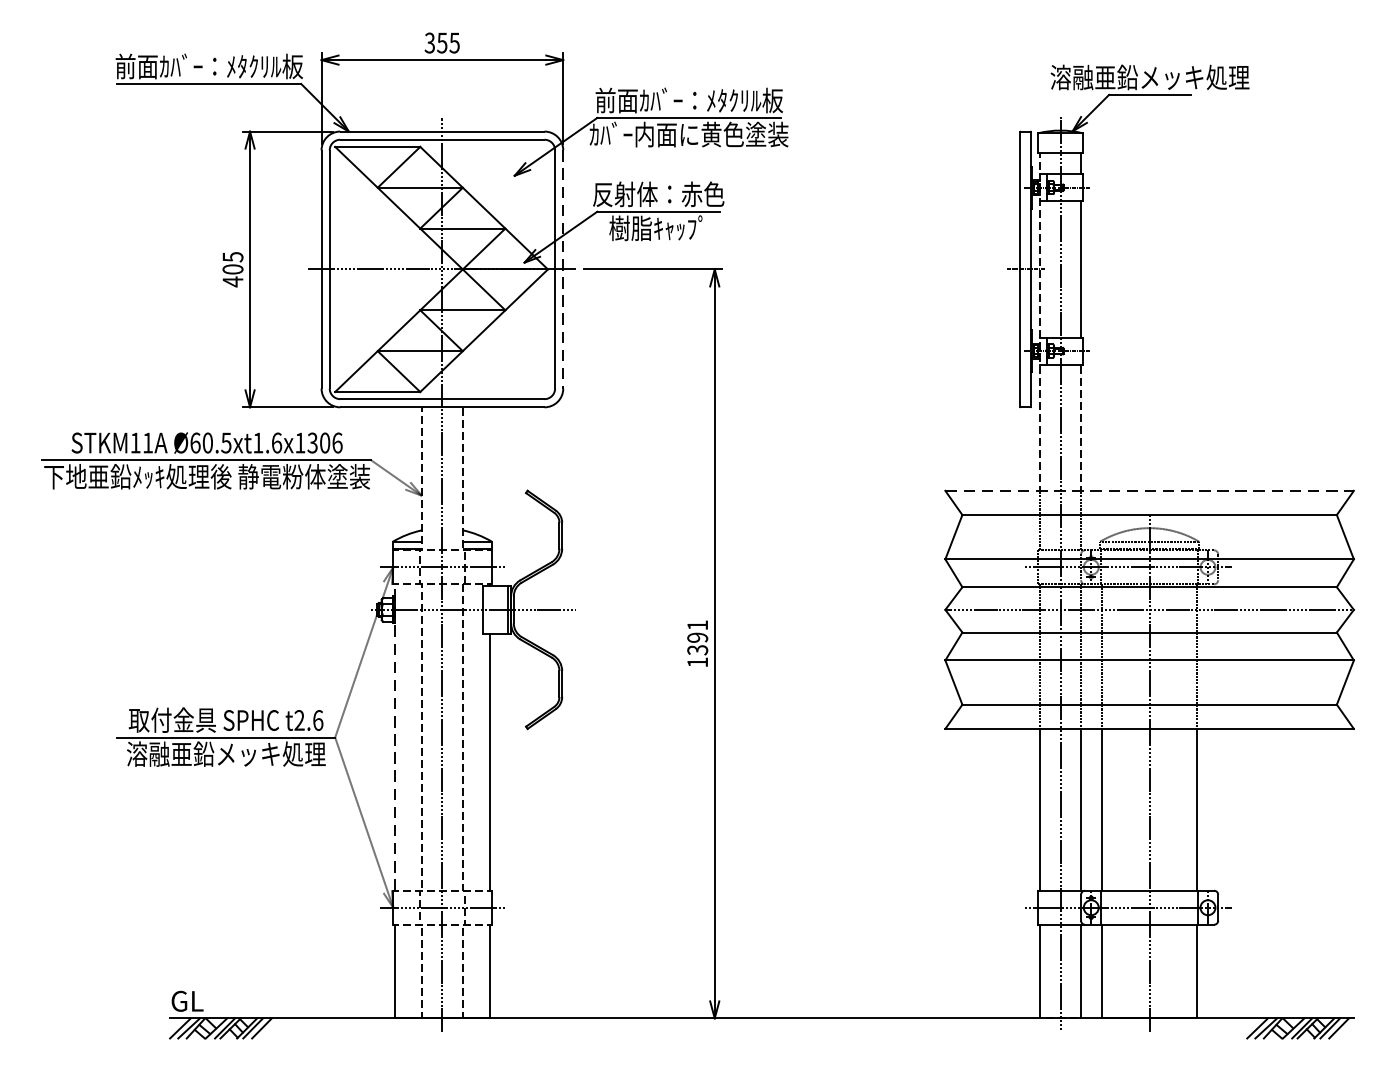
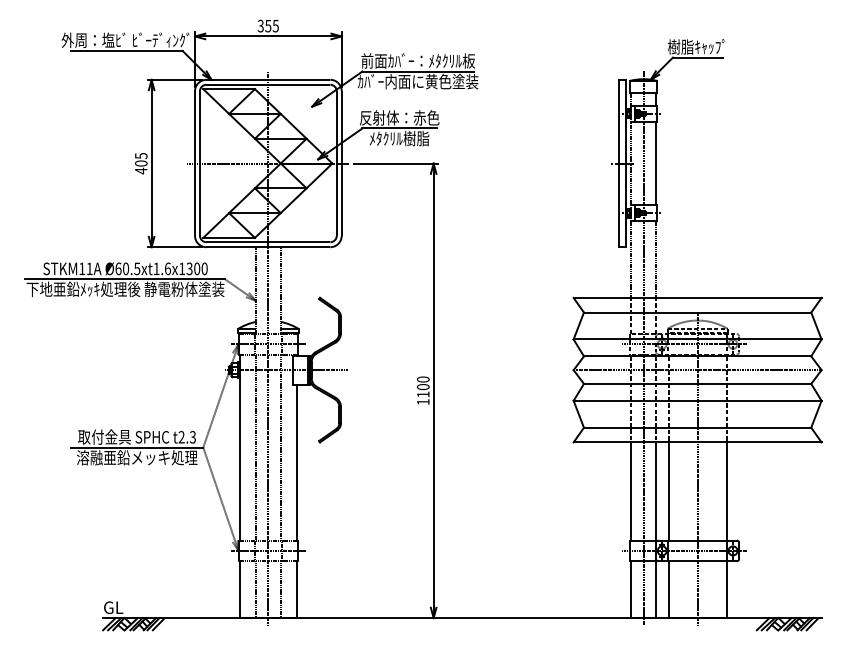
text: (207, 66) -> (125, 40), 前面ｶﾊﾞｰ：ﾒﾀｸﾘﾙ板 -> 外周：塩ﾋﾞ ﾋﾞｰﾃﾞｨﾝｸﾞ
text: (1149, 76) -> (697, 46), 溶融亜鉛メッキ処理 -> 樹脂ｷｬｯﾌﾟ
text: (658, 228) -> (399, 138), 樹脂ｷｬｯﾌﾟ -> ﾒﾀｸﾘﾙ樹脂
line: (562, 271) -> (341, 164), dashed -> solid
text: (337, 442) -> (204, 268), Ø60.5xt1.6x1306 -> Ø60.5xt1.6x1300
line: (1149, 490) -> (697, 297), dashed -> solid
text: (698, 636) -> (423, 386), 1391 -> 1100
text: (319, 720) -> (193, 437), t2.6 -> t2.3
line: (394, 737) -> (239, 447), dashed -> solid

